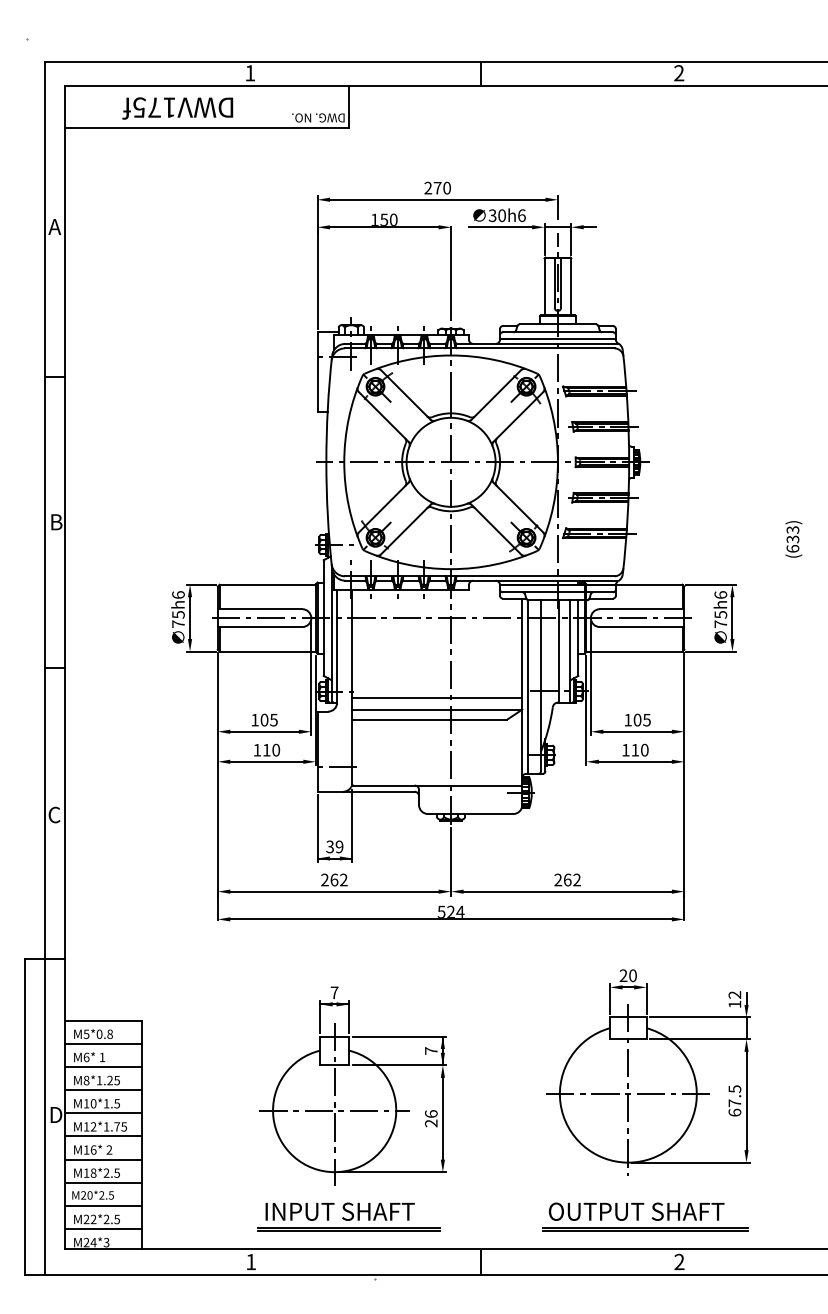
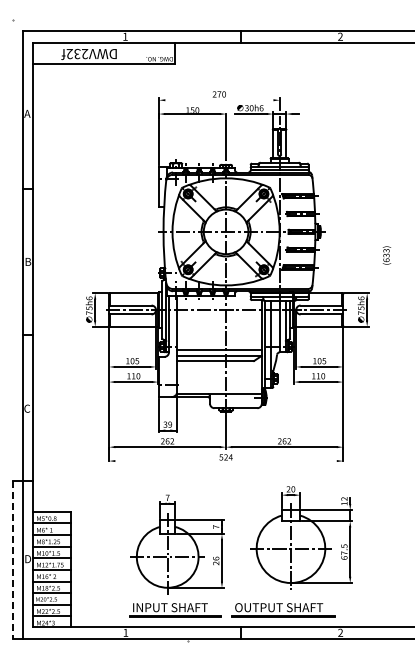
text: (154, 106) -> (77, 53), DWV175f -> DWV232f
line: (437, 200) -> (219, 100), removed
text: (792, 539) -> (386, 255), moved
line: (449, 920) -> (225, 461), removed
part: (649, 1071) -> (301, 537), moved
line: (25, 1117) -> (12, 560), solid -> dashed
part: (645, 1217) -> (283, 610), moved

